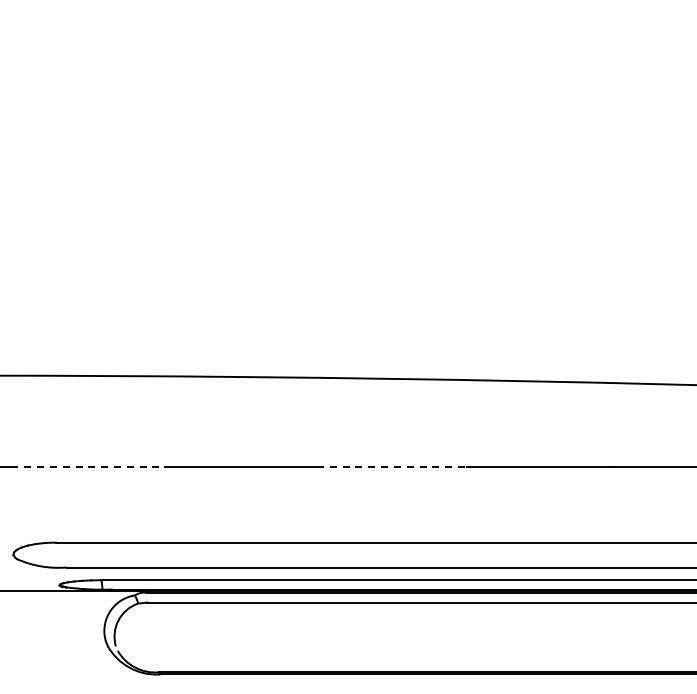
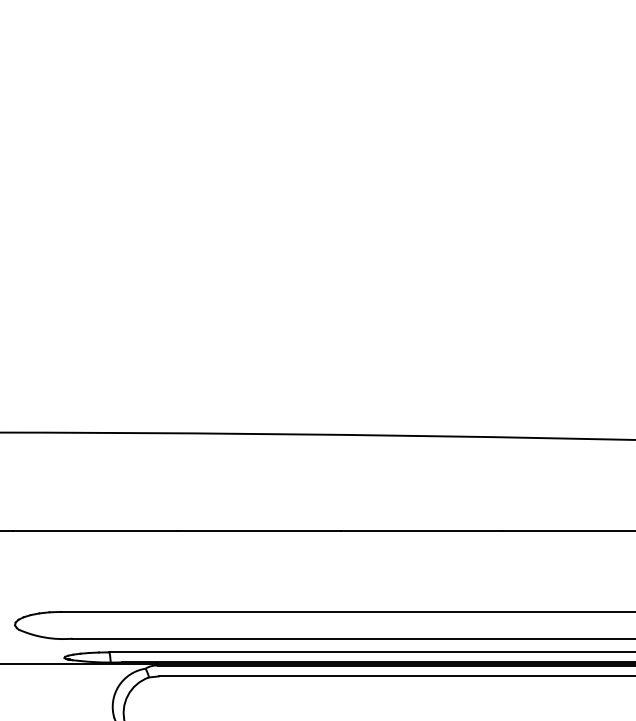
line: (88, 466) -> (95, 530), dashed -> solid
line: (391, 466) -> (421, 530), dashed -> solid

